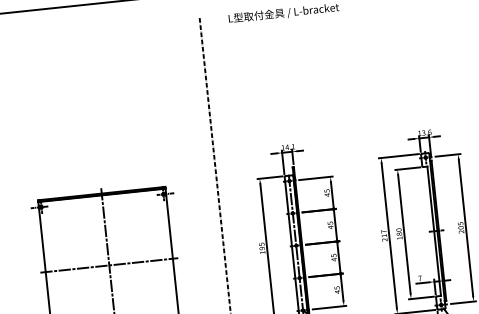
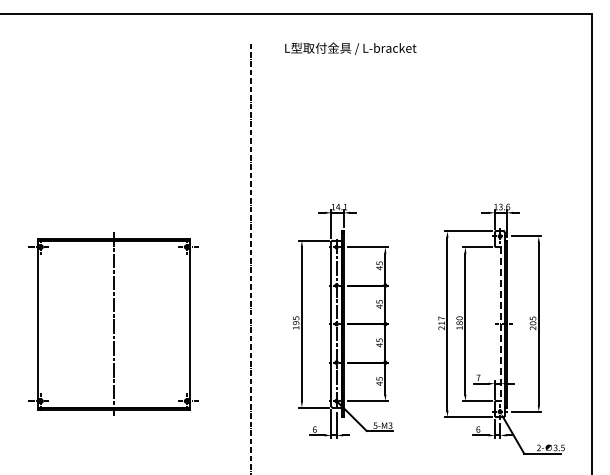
line: (433, 231) -> (500, 324), solid -> dashed
line: (109, 265) -> (113, 324), removed

